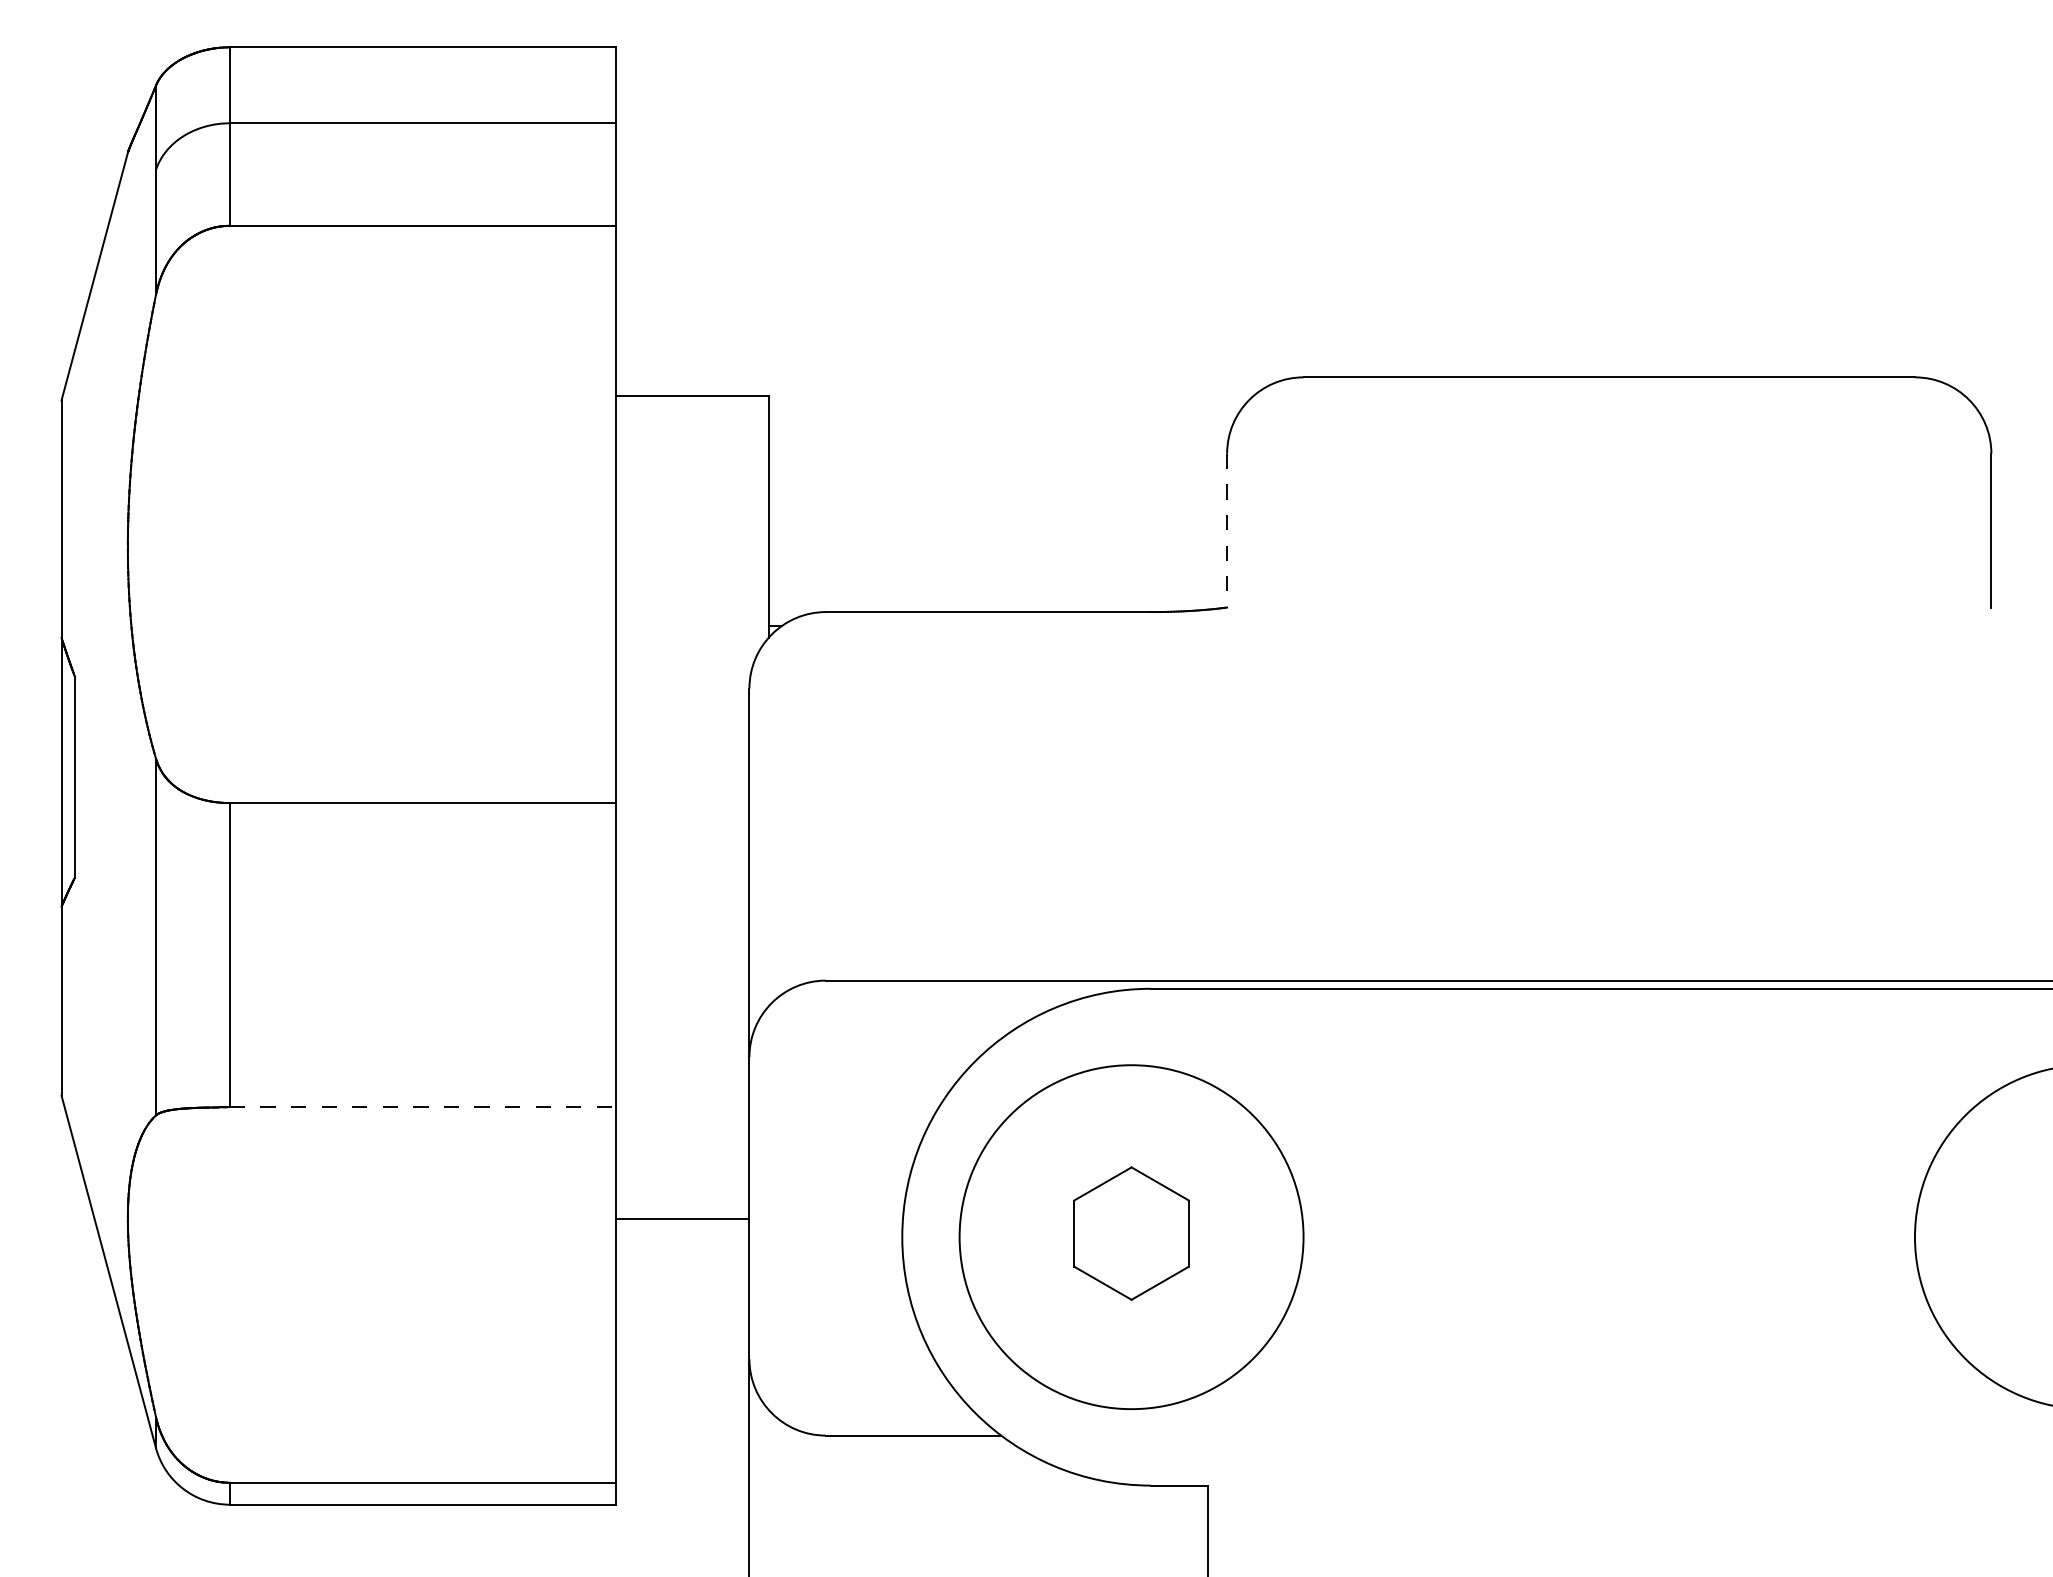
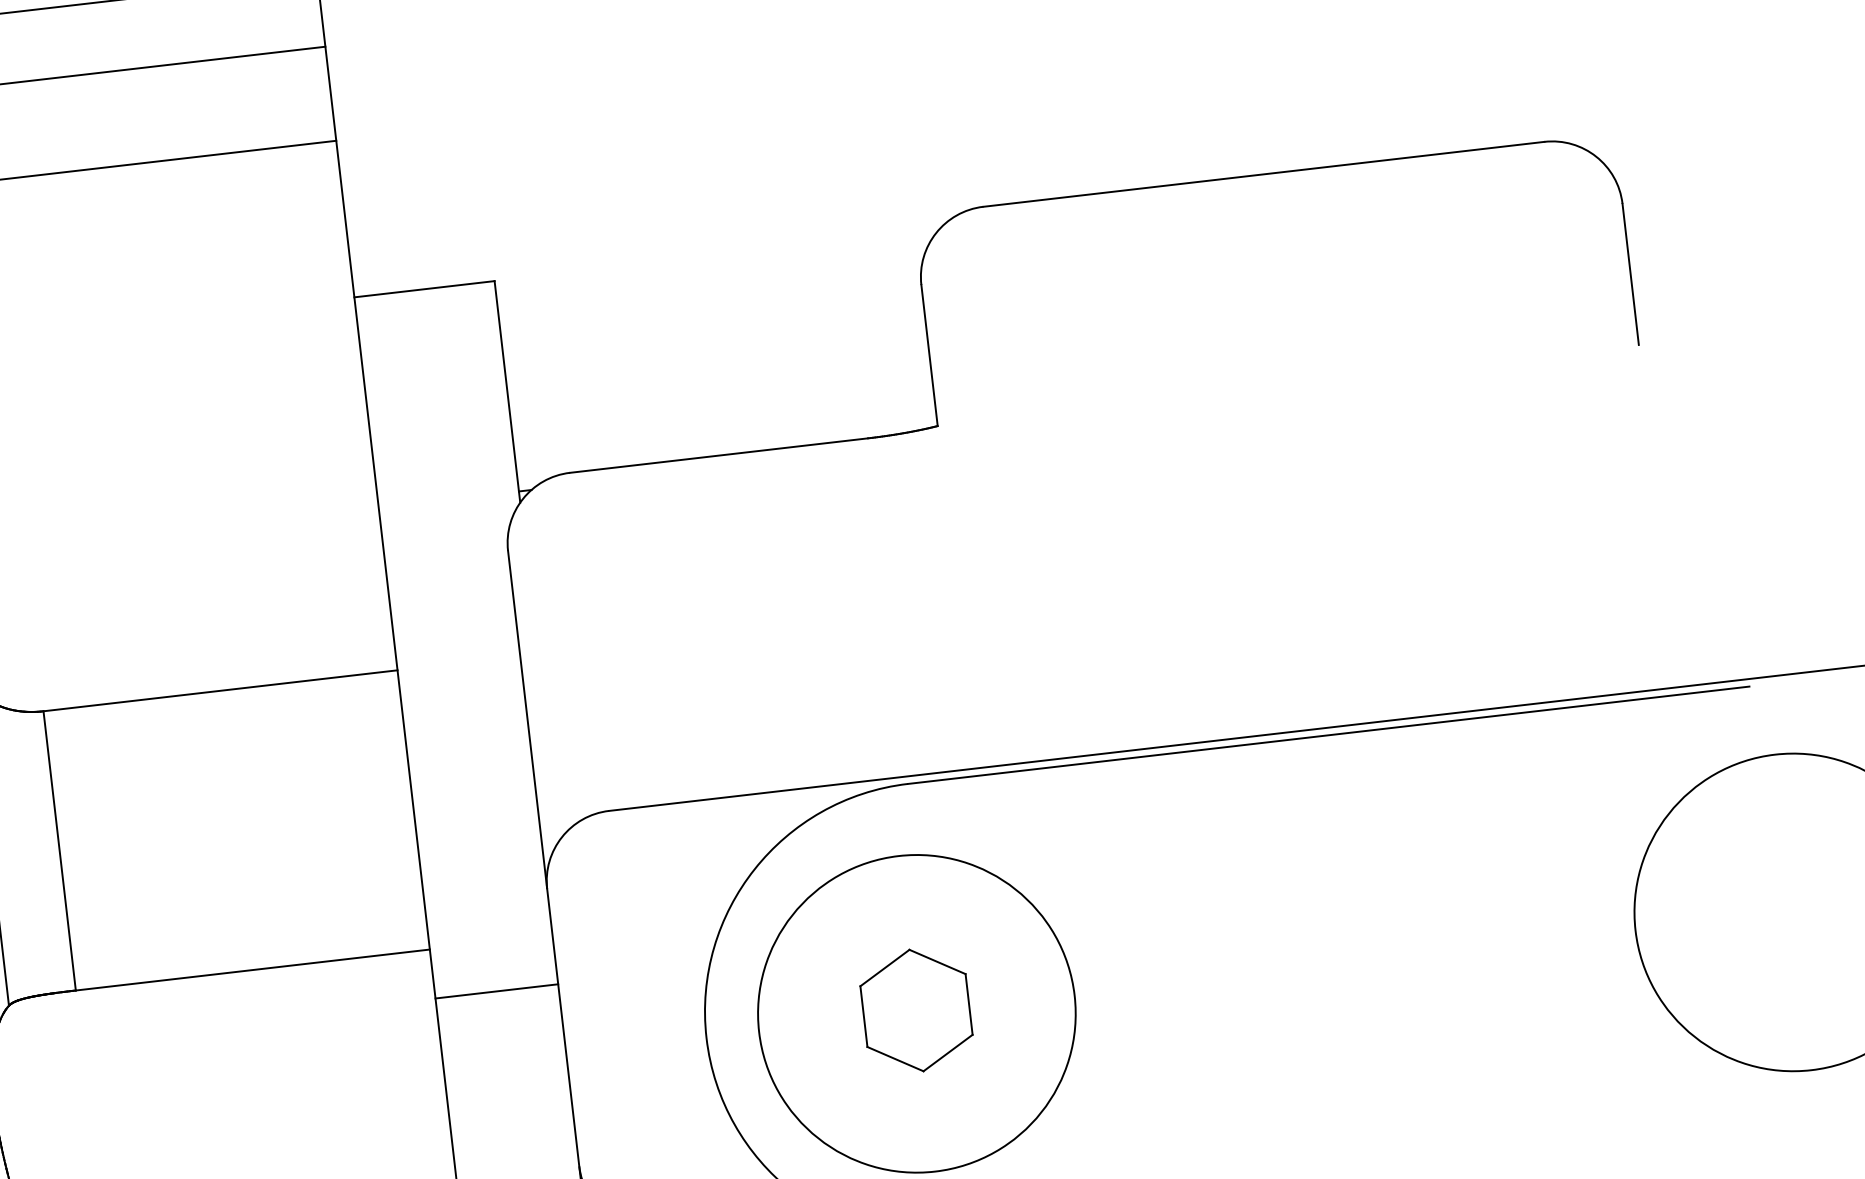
line: (1227, 530) -> (929, 355), dashed -> solid
line: (422, 1107) -> (252, 970), dashed -> solid
line: (682, 1218) -> (496, 991), moved

